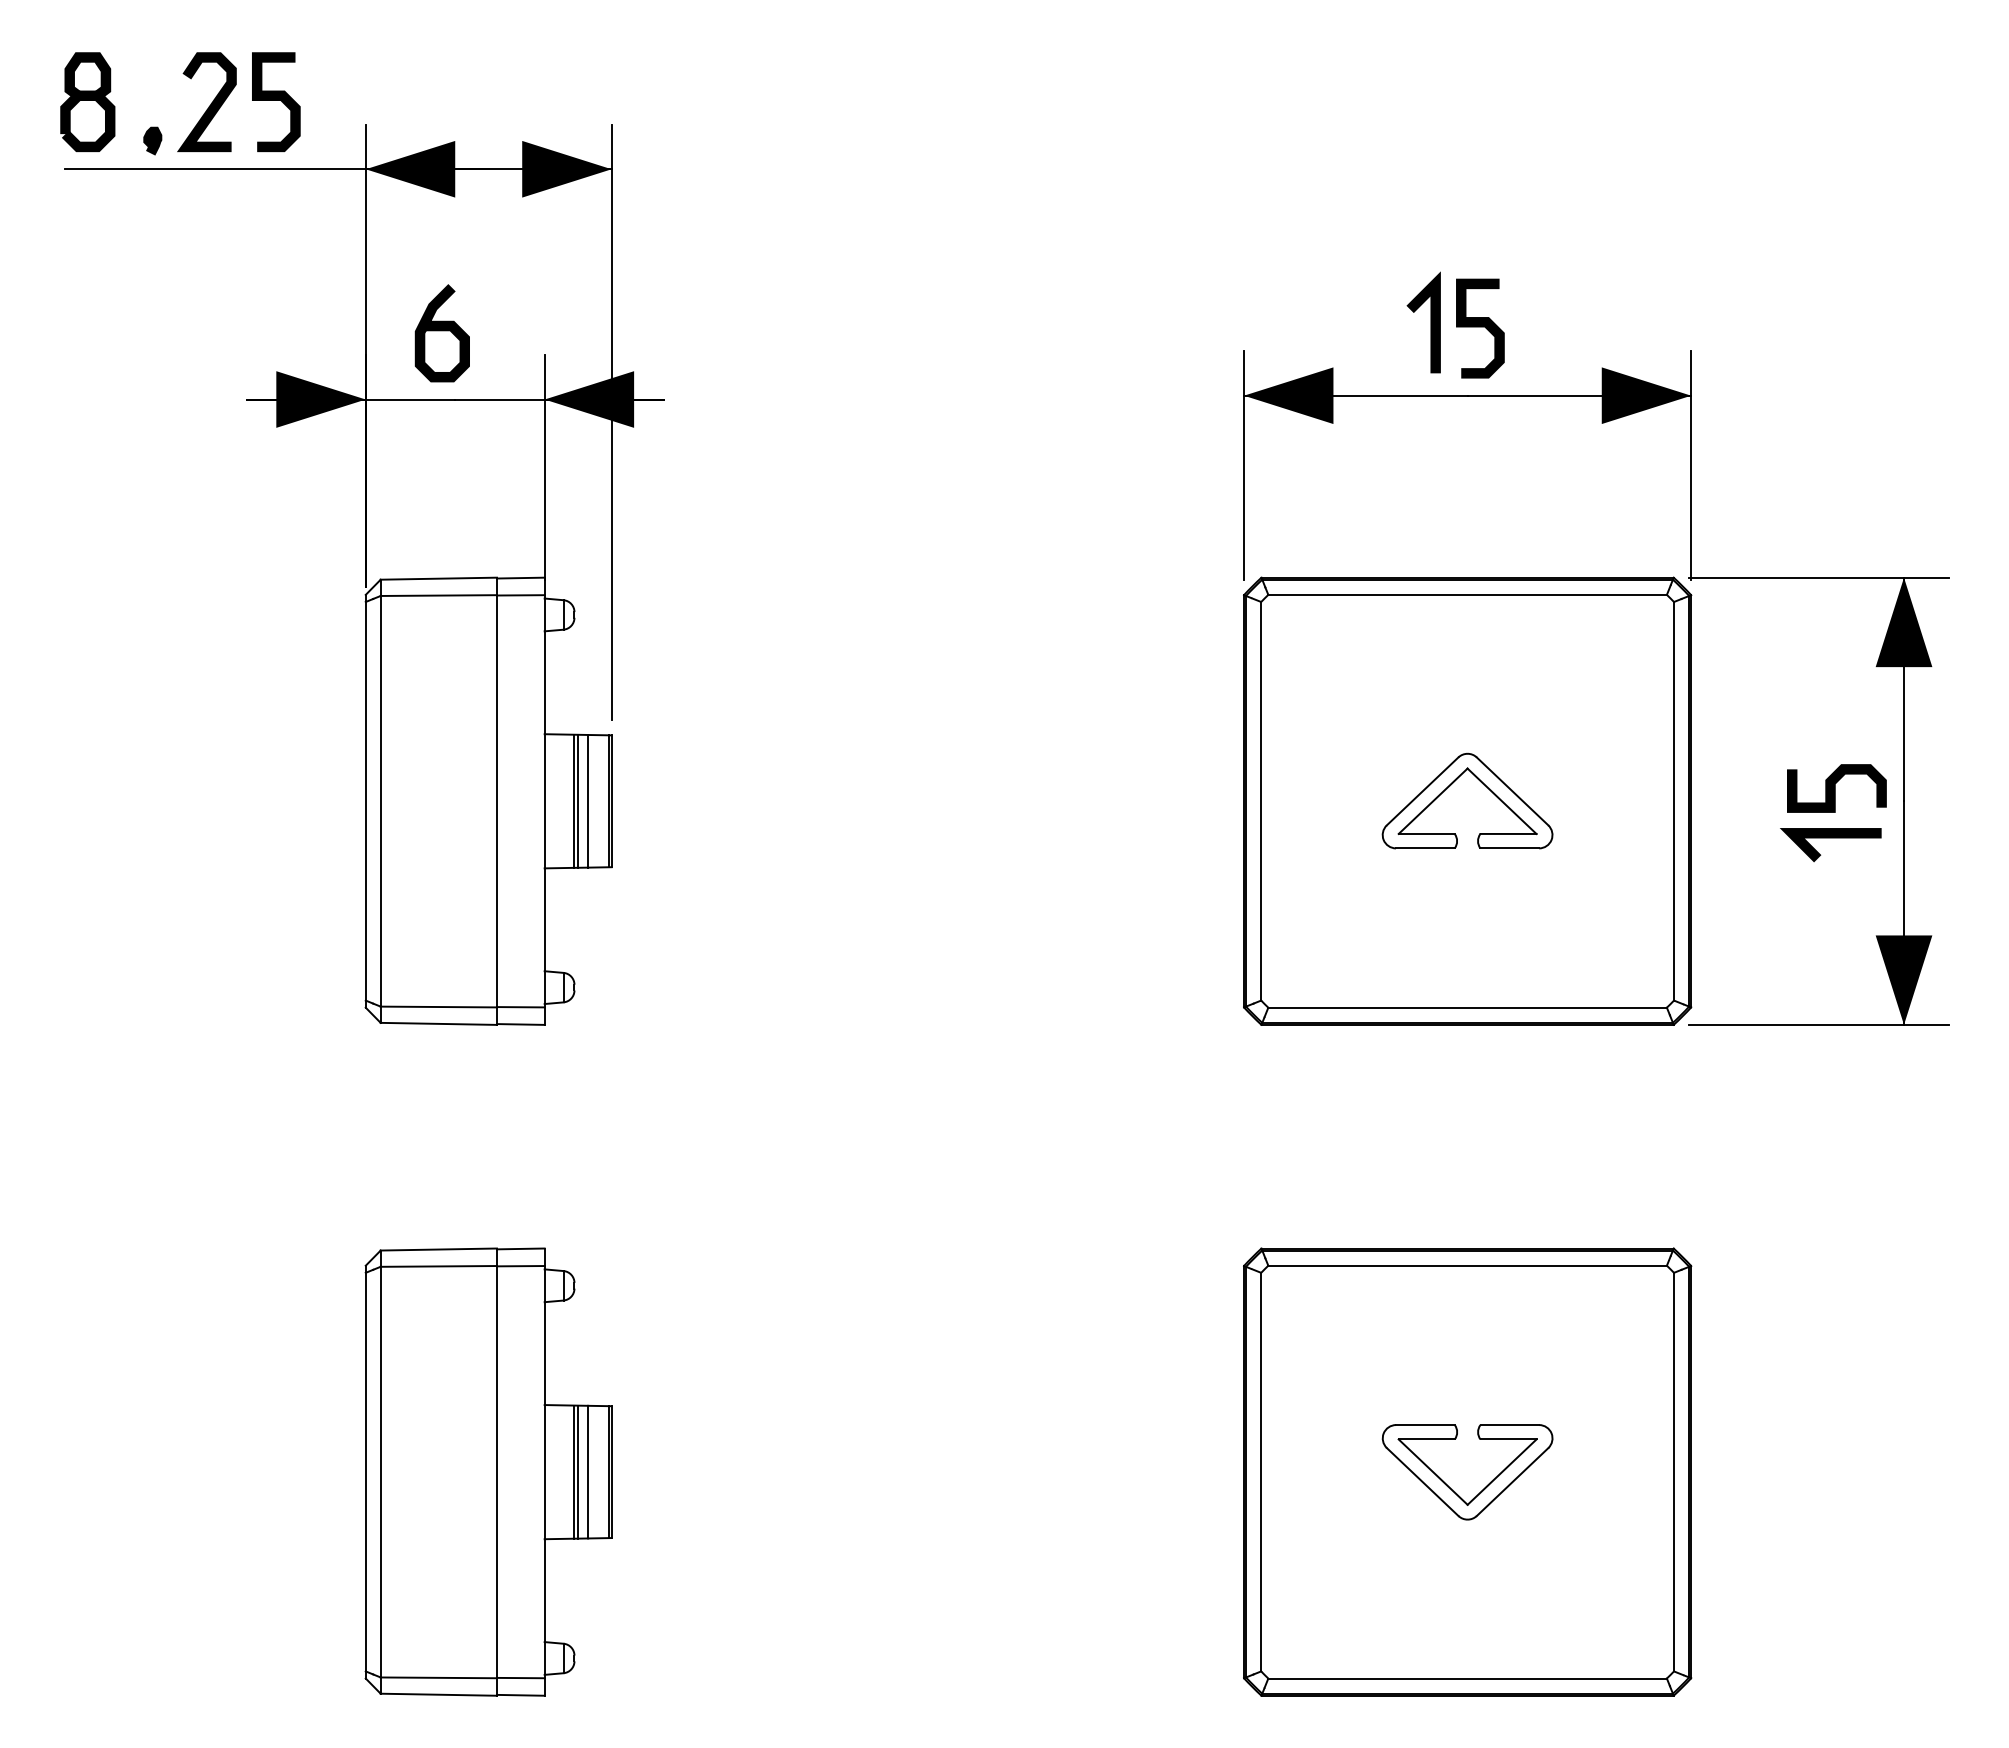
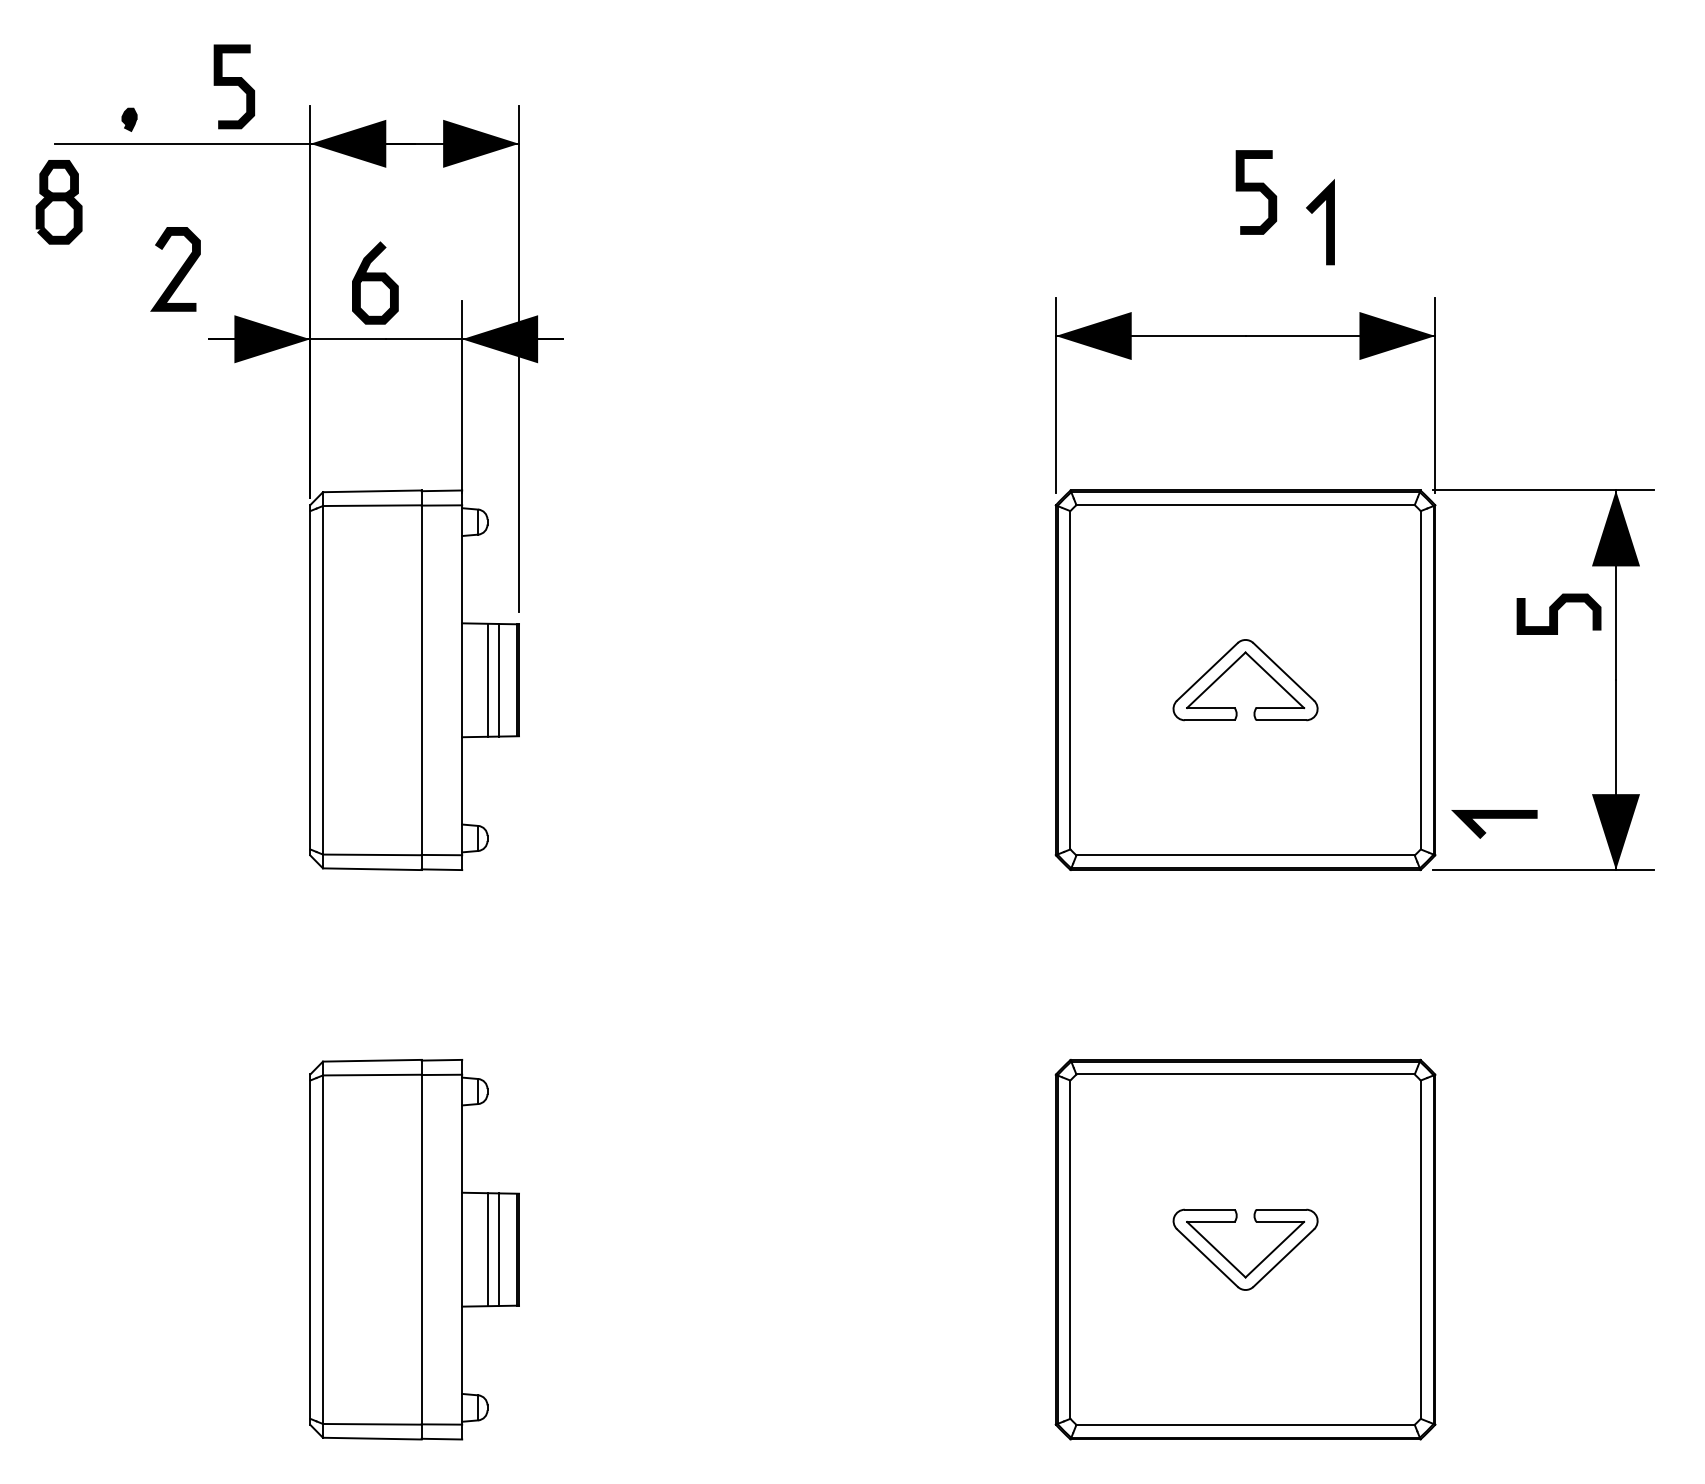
part: (87, 102) -> (58, 202), moved
curve: (210, 103) -> (178, 270), moved
line: (1430, 322) -> (1326, 222), moved
curve: (1480, 327) -> (1256, 191), moved
curve: (1835, 788) -> (1557, 614), moved
line: (577, 800) -> (490, 679), removed
line: (1830, 838) -> (1494, 818), moved
line: (577, 1471) -> (490, 1249), removed

